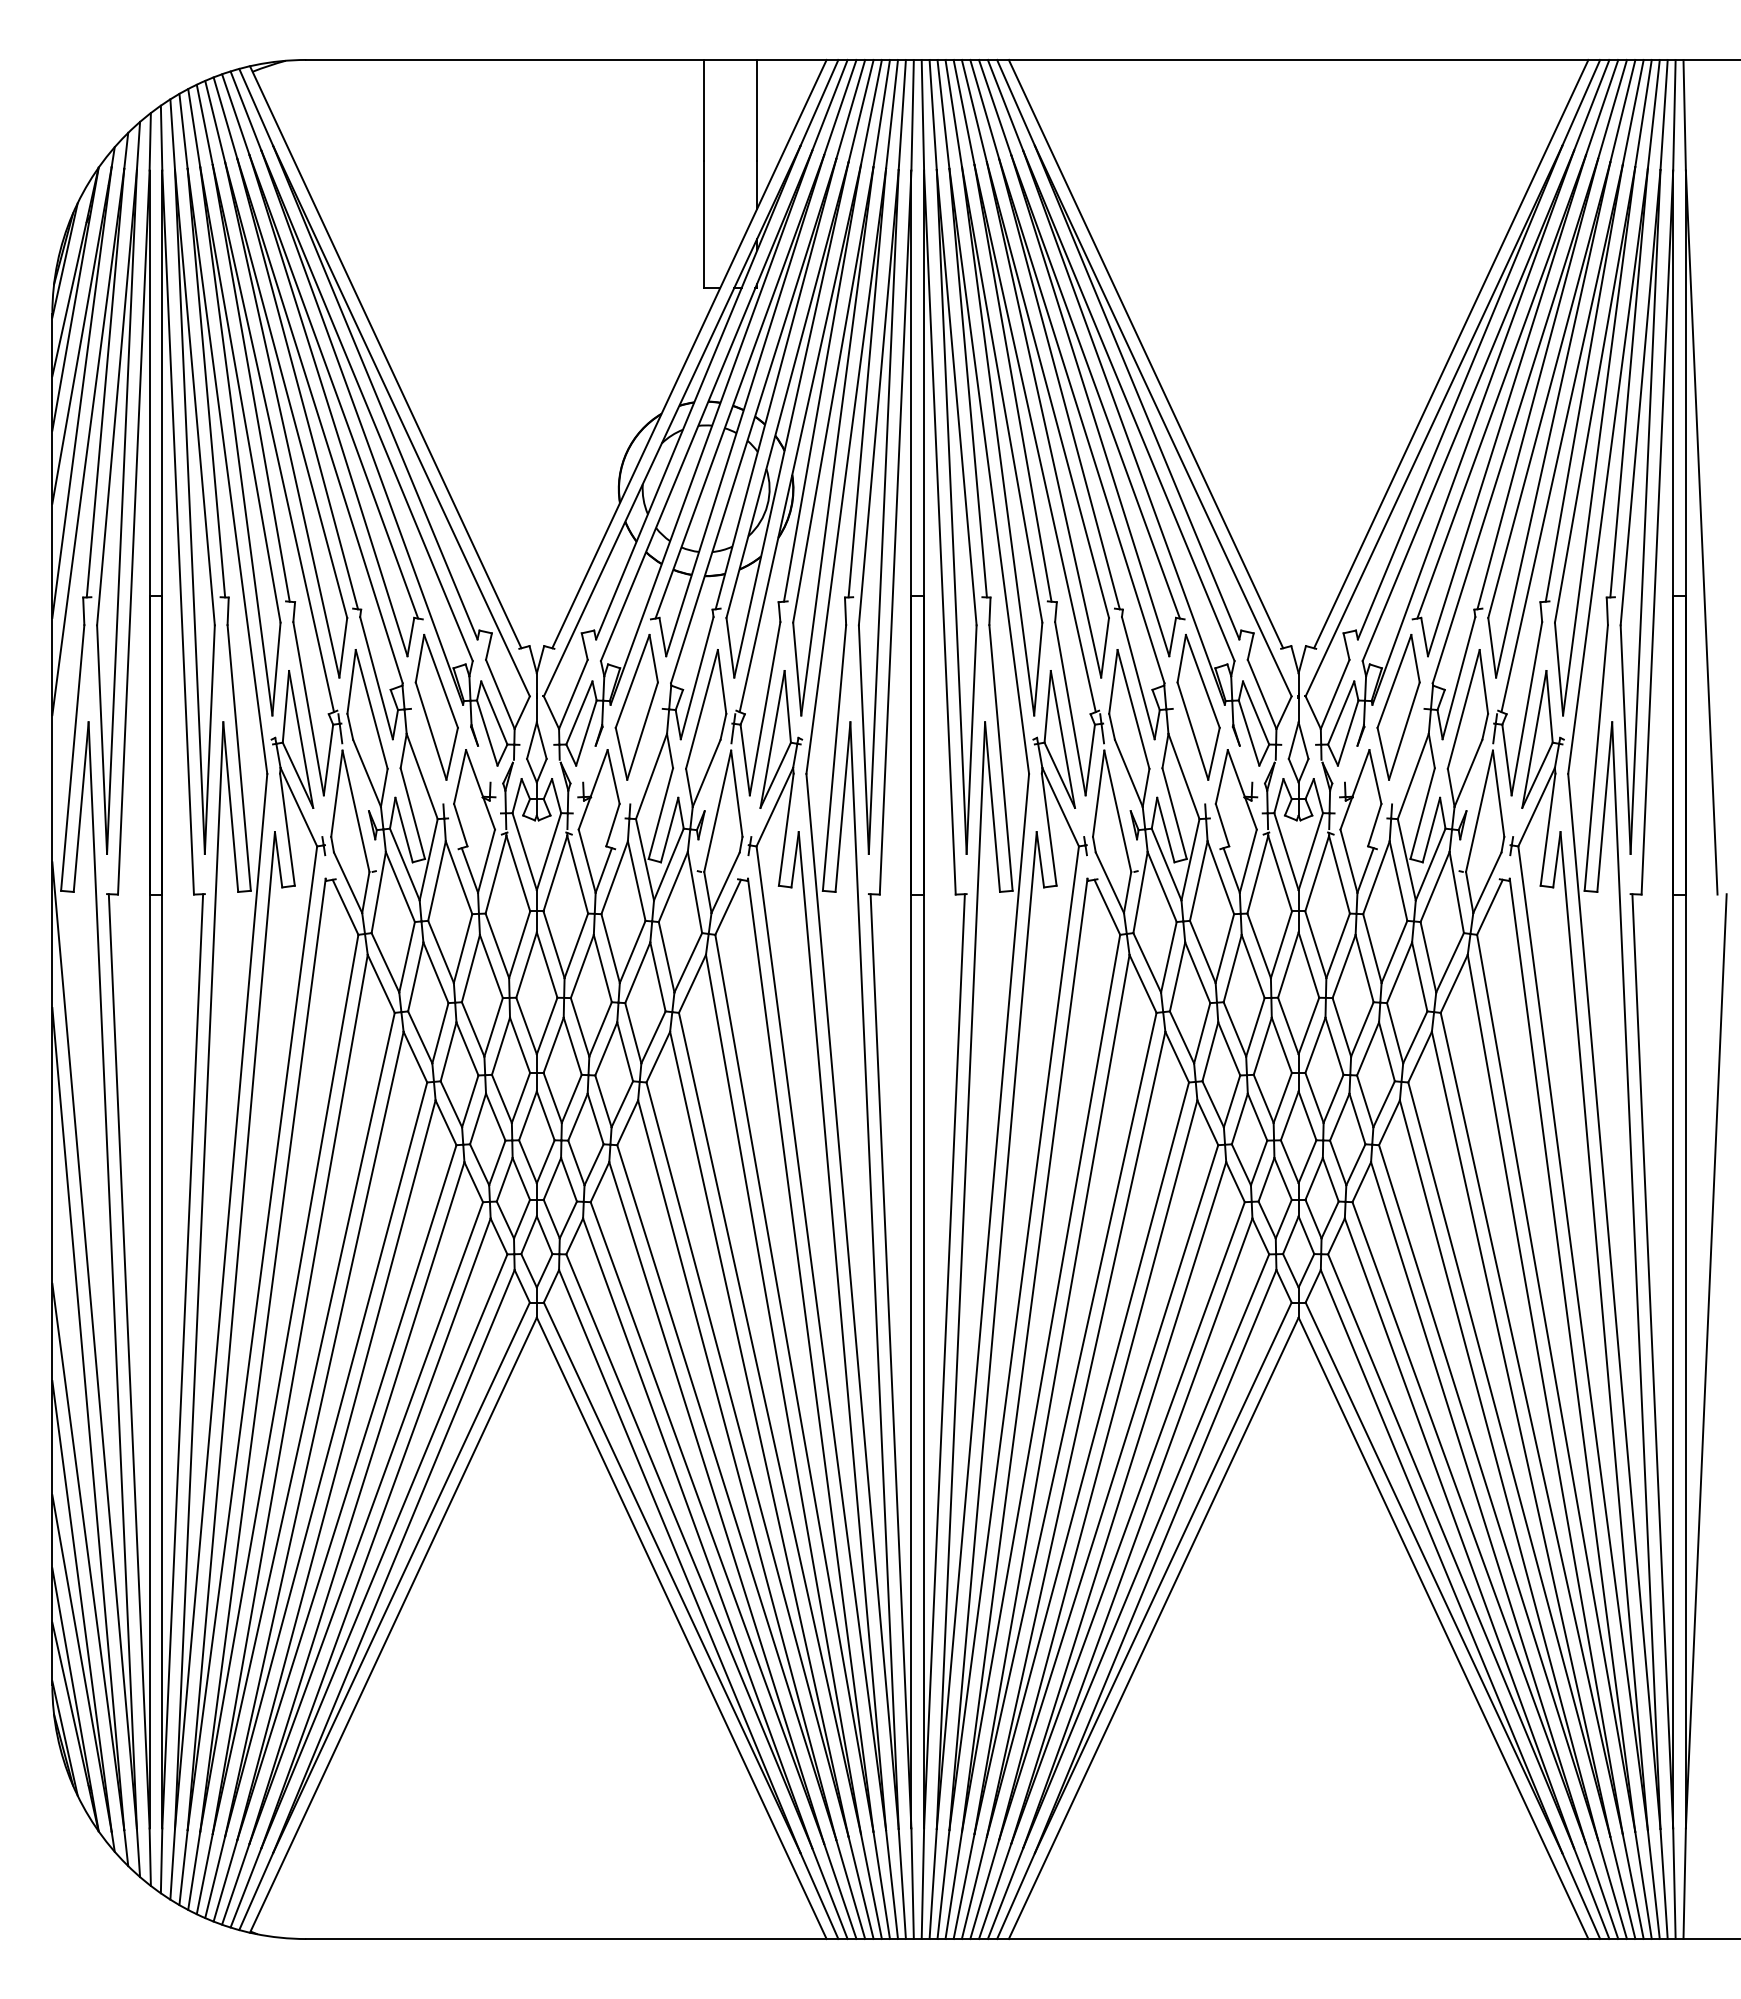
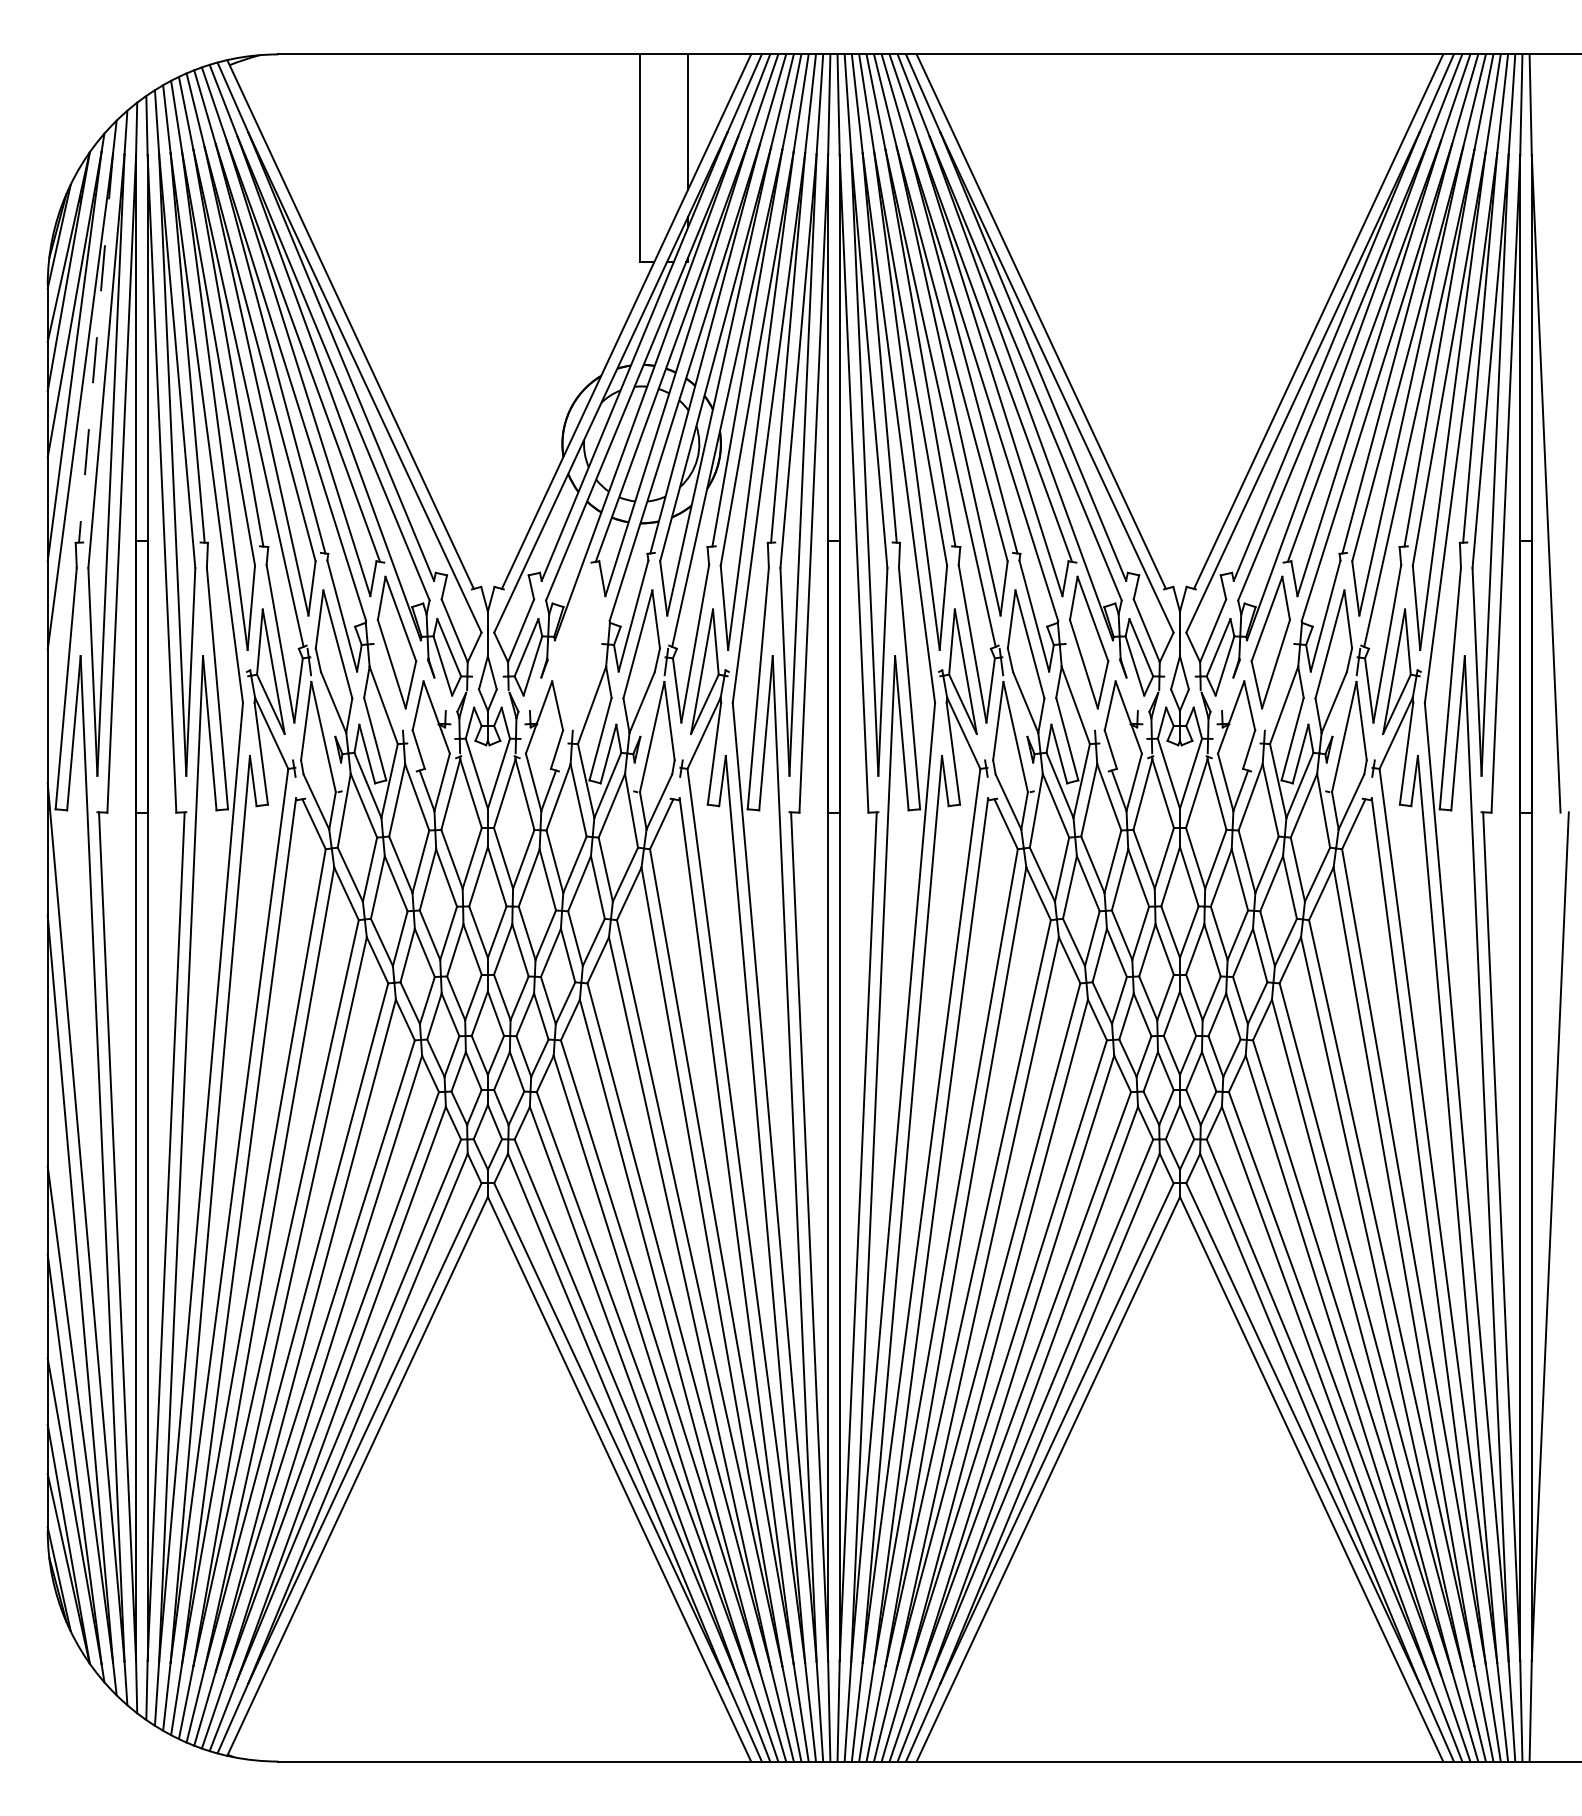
line: (105, 383) -> (95, 348), solid -> dashed
part: (636, 706) -> (578, 641), removed

